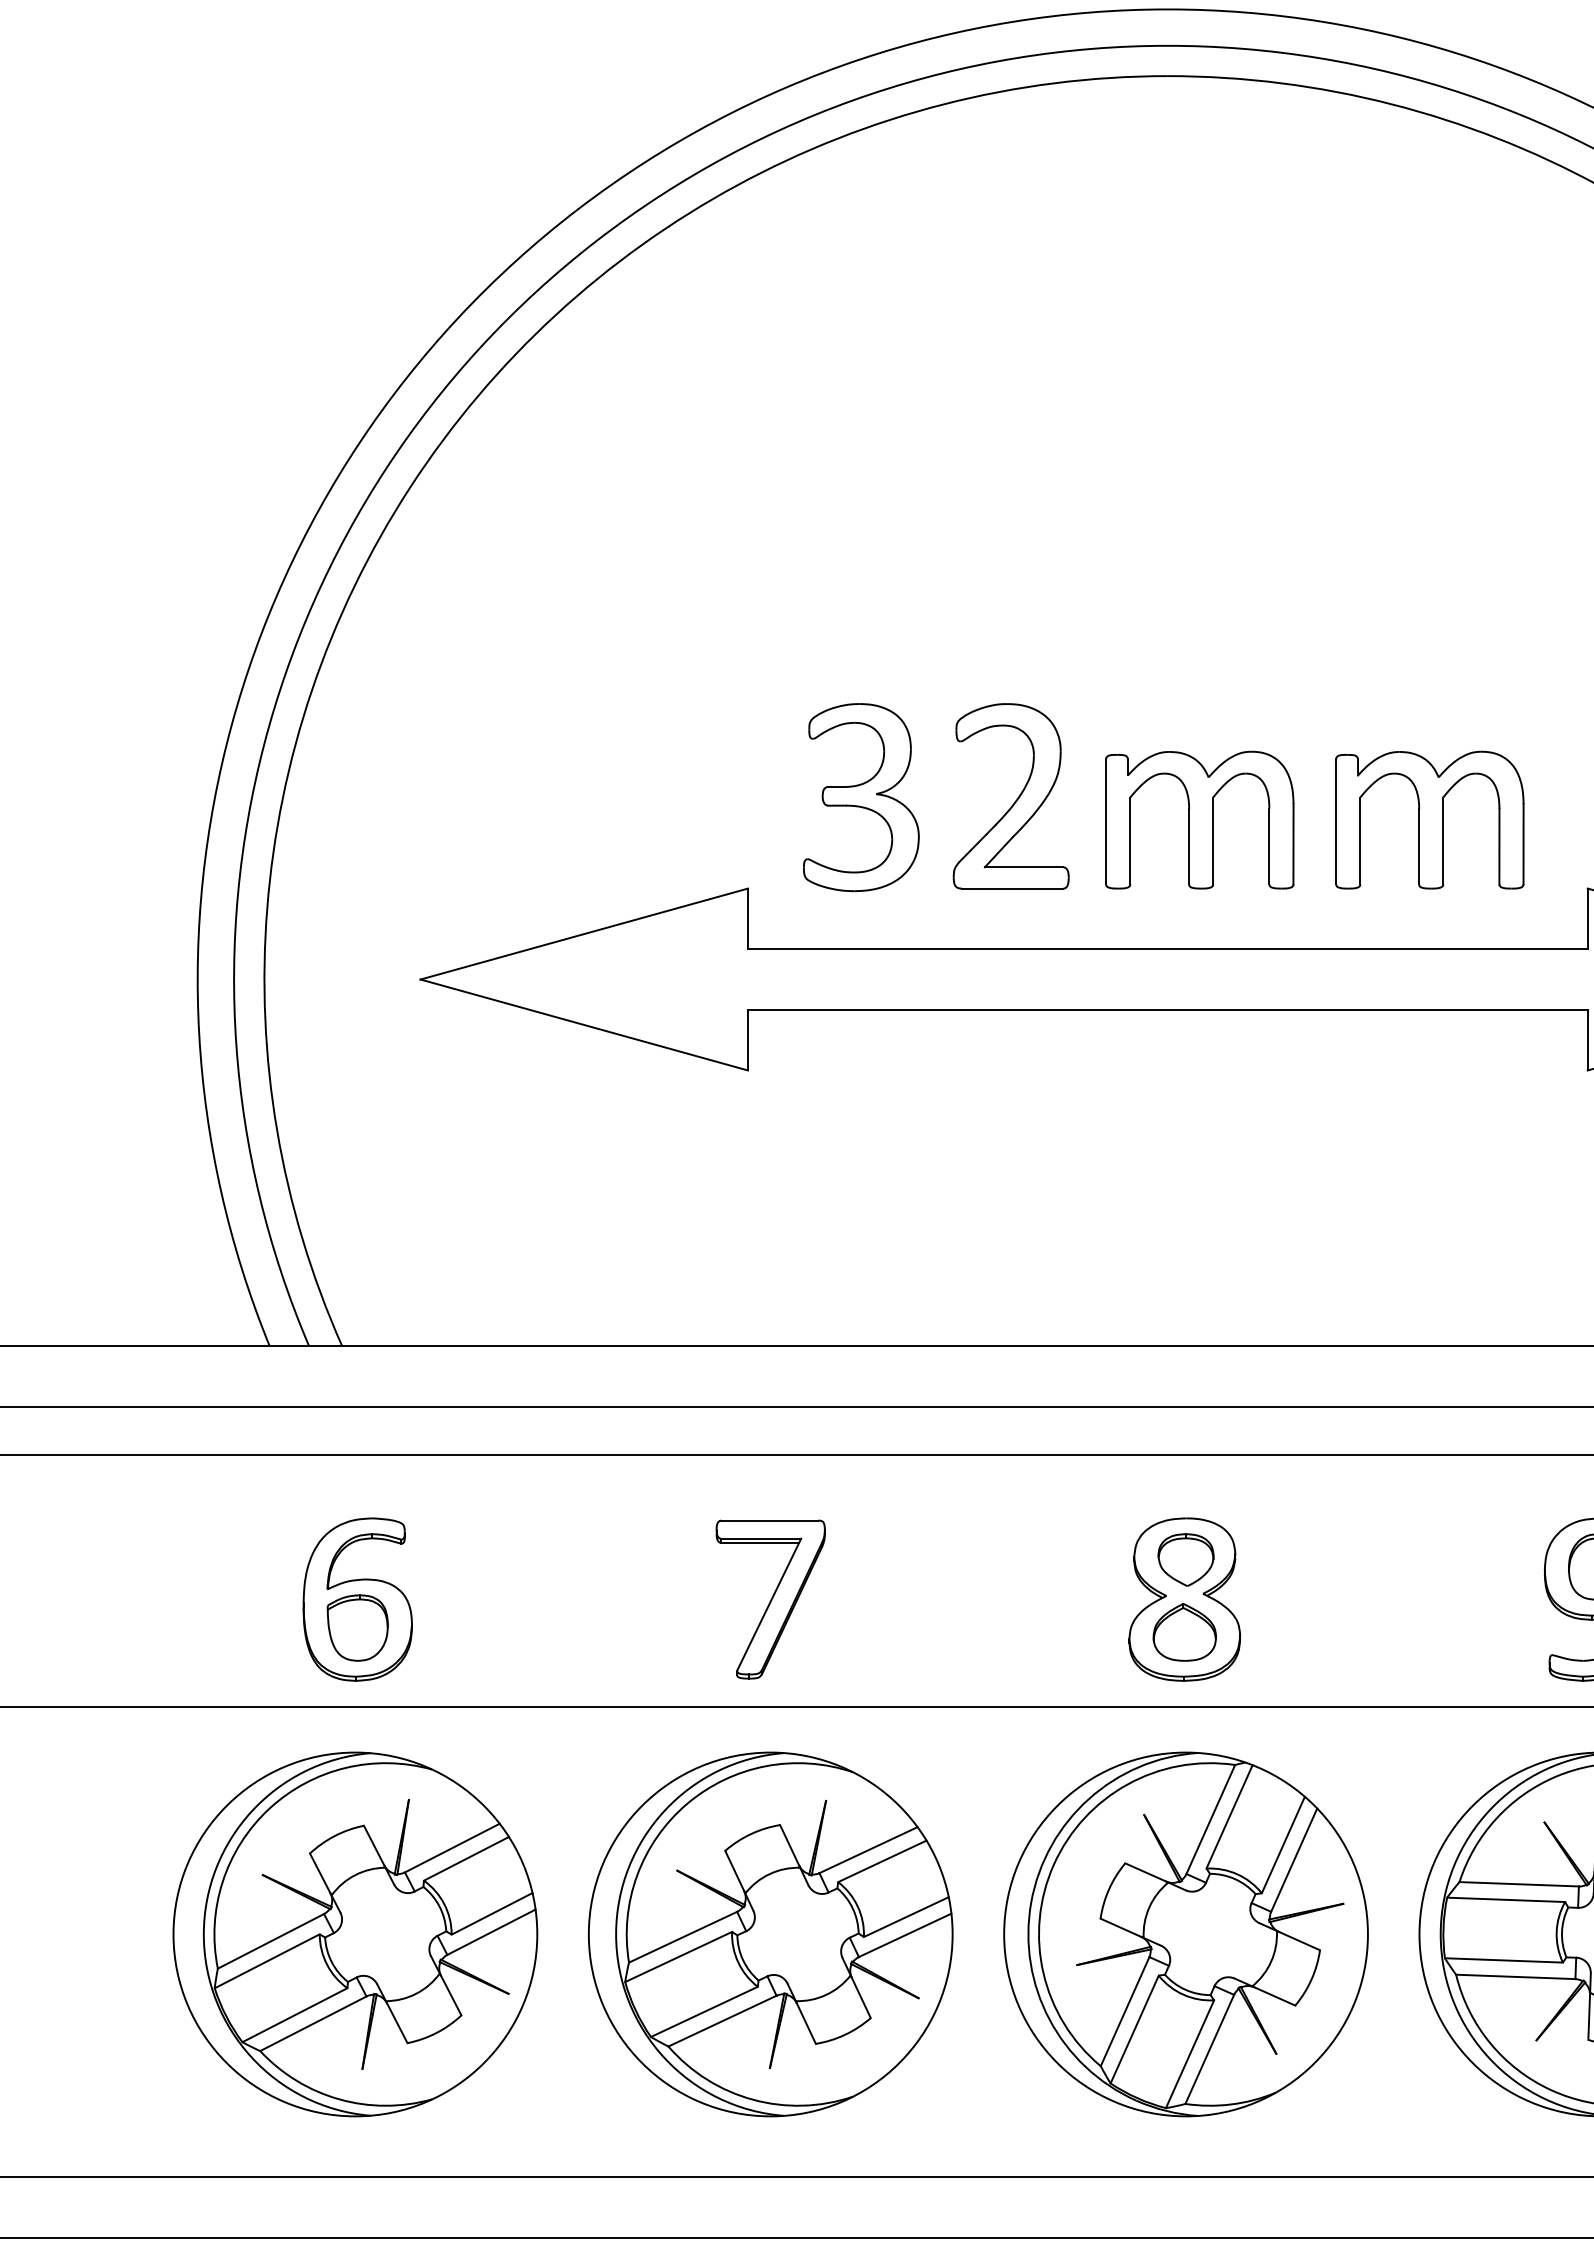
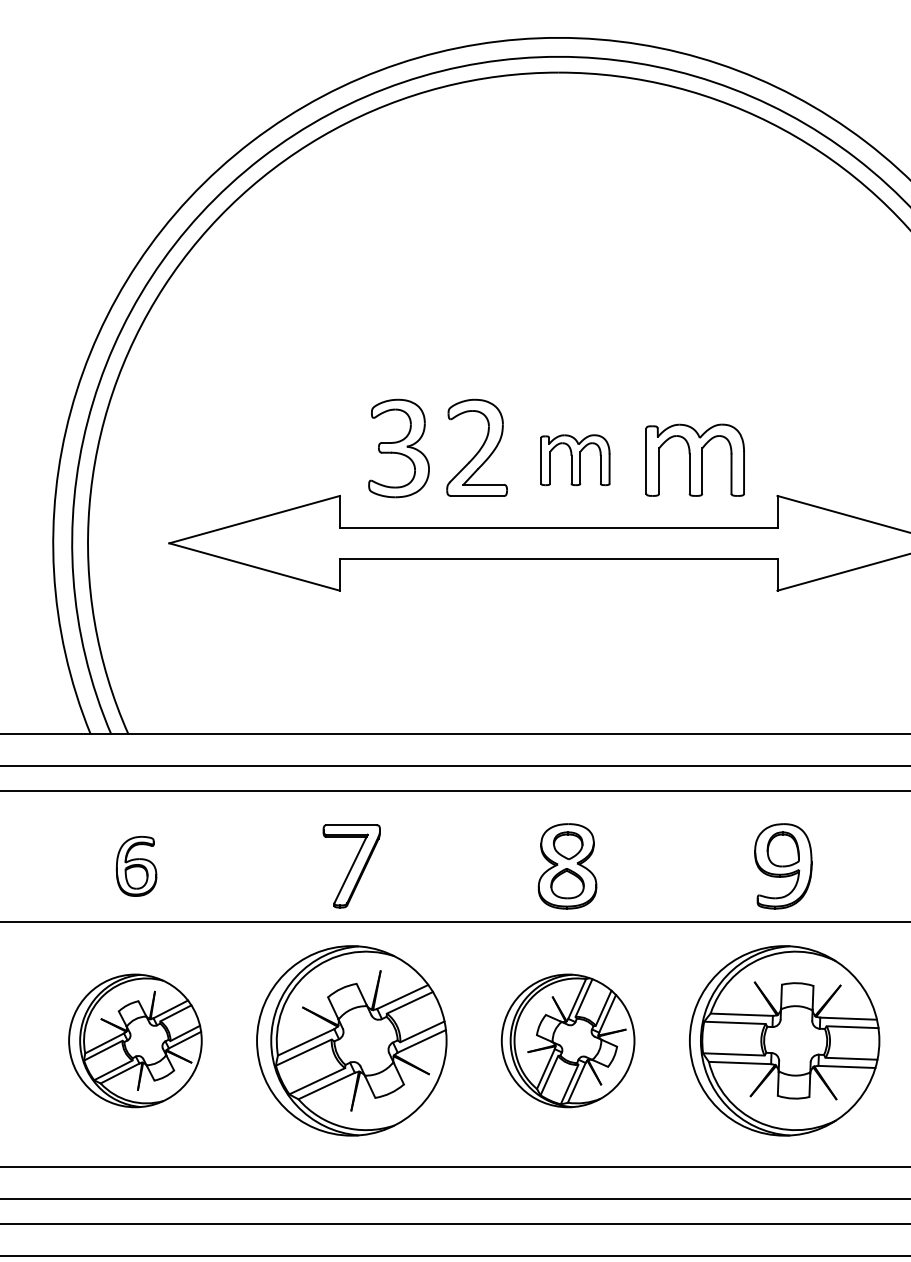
part: (1200, 818) -> (575, 459), size x0.7
part: (357, 1599) -> (136, 866), size x0.7
part: (355, 1933) -> (135, 1040), size x0.7
part: (1184, 1933) -> (567, 1040), size x0.7

